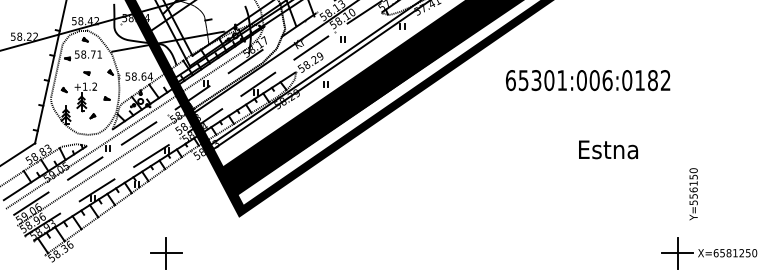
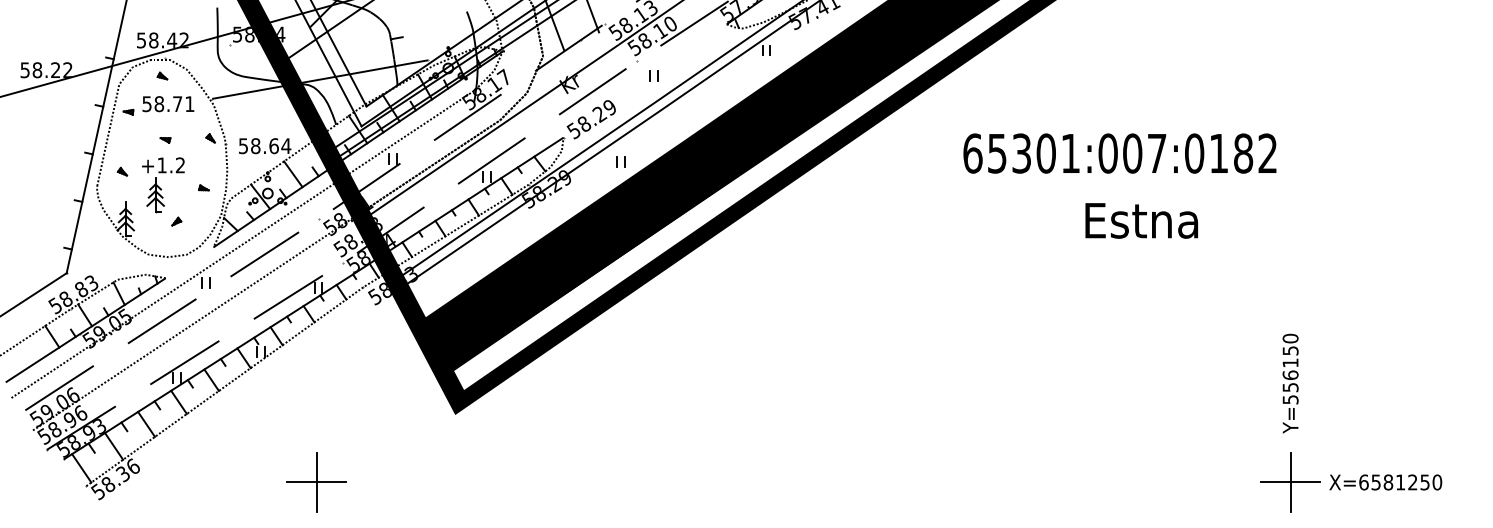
text: (607, 80) -> (1156, 153), 65301:006:0182 -> 65301:007:0182
text: (608, 149) -> (1141, 220), moved
text: (693, 194) -> (1290, 383), moved

